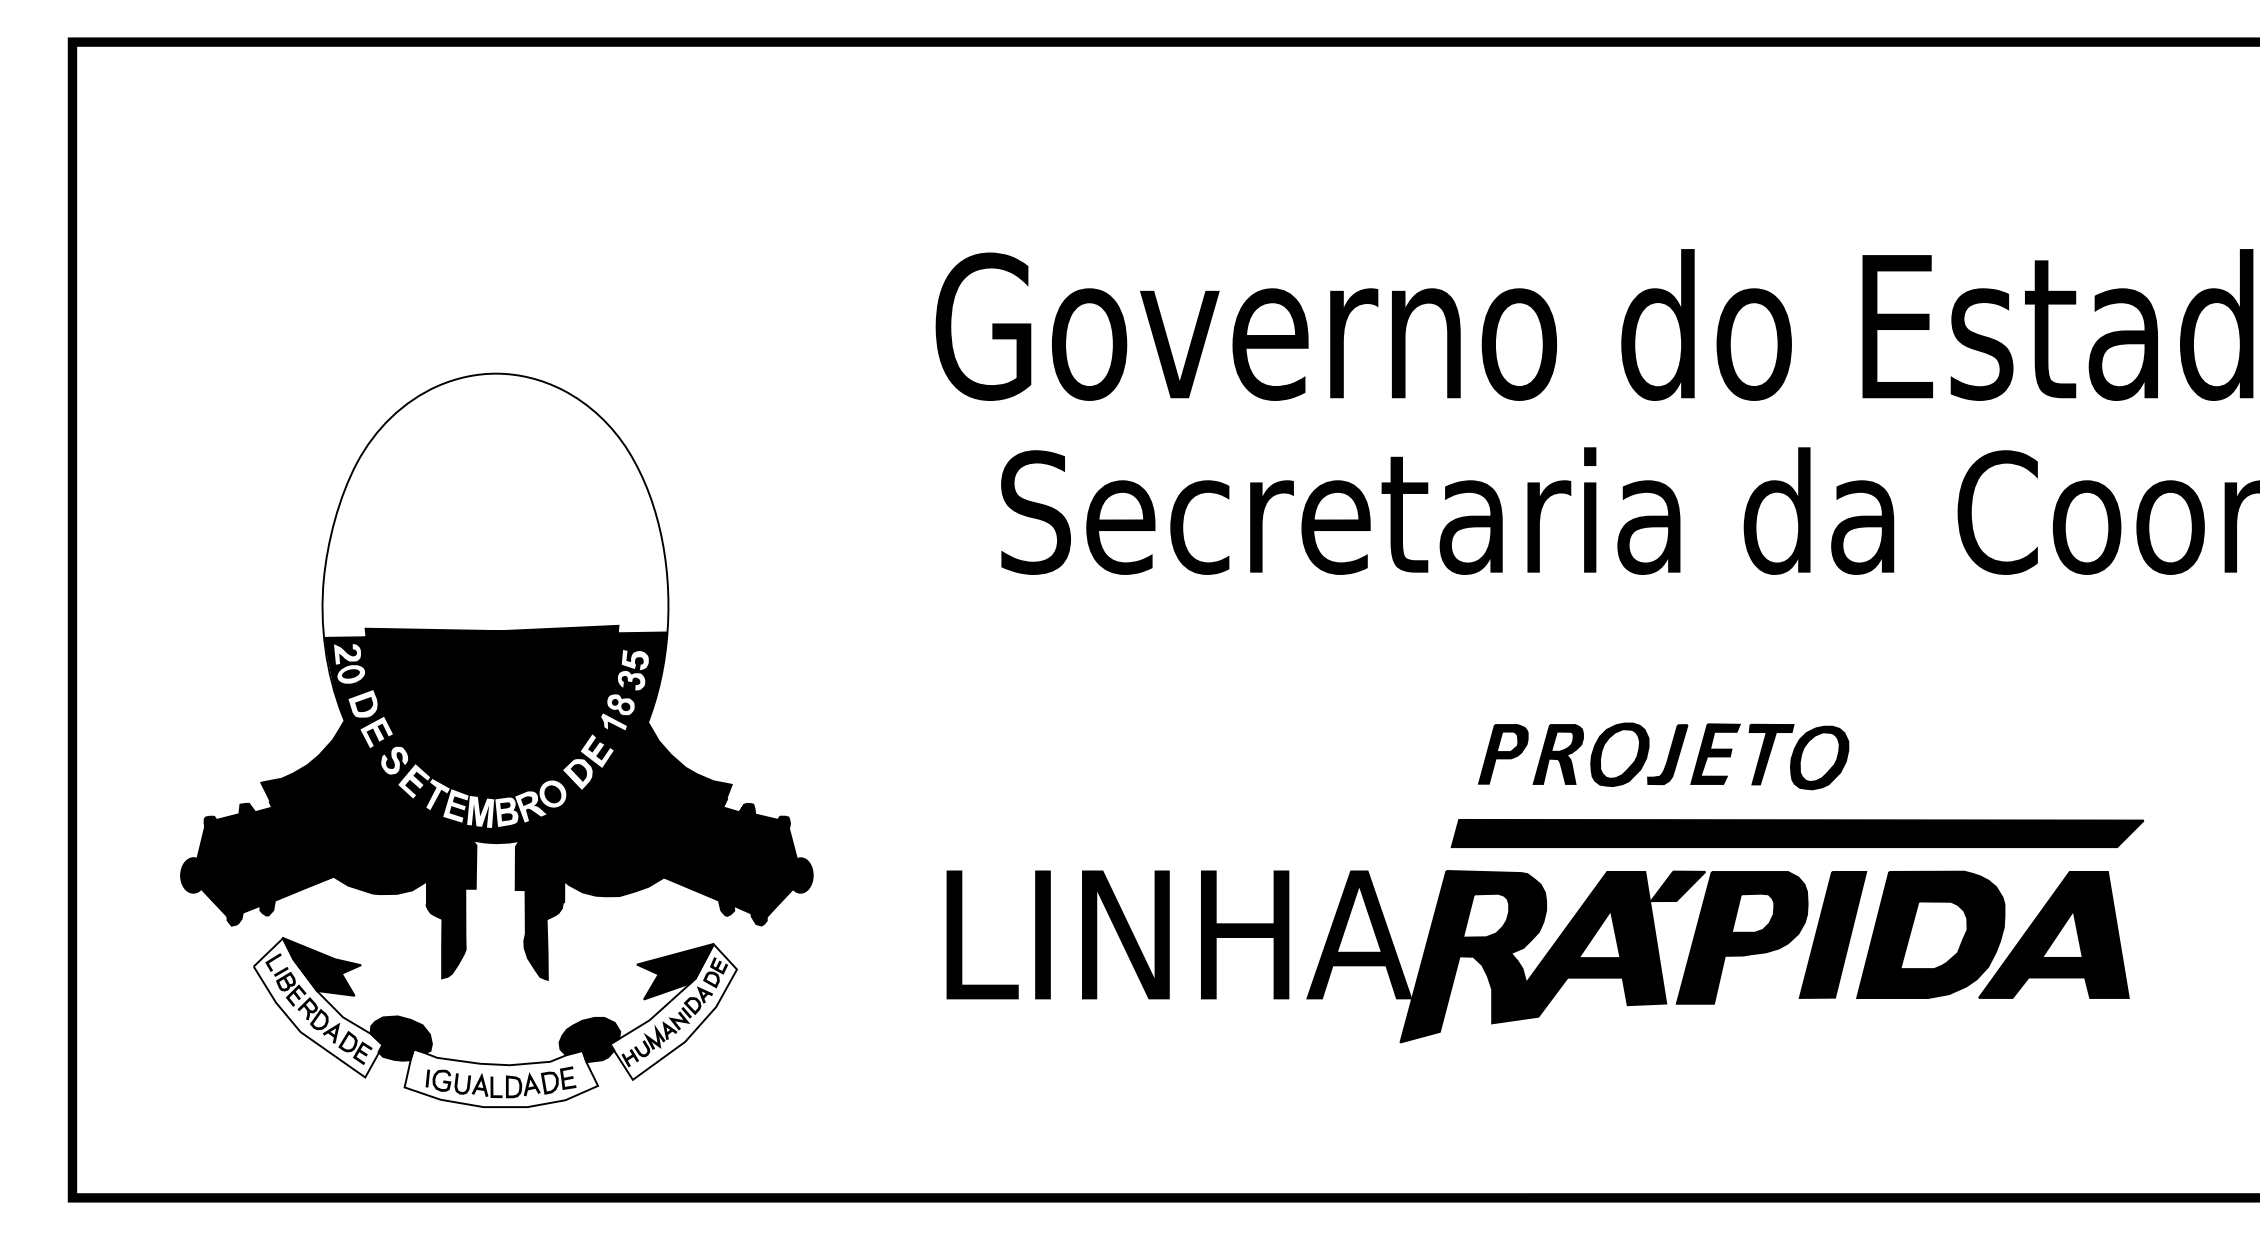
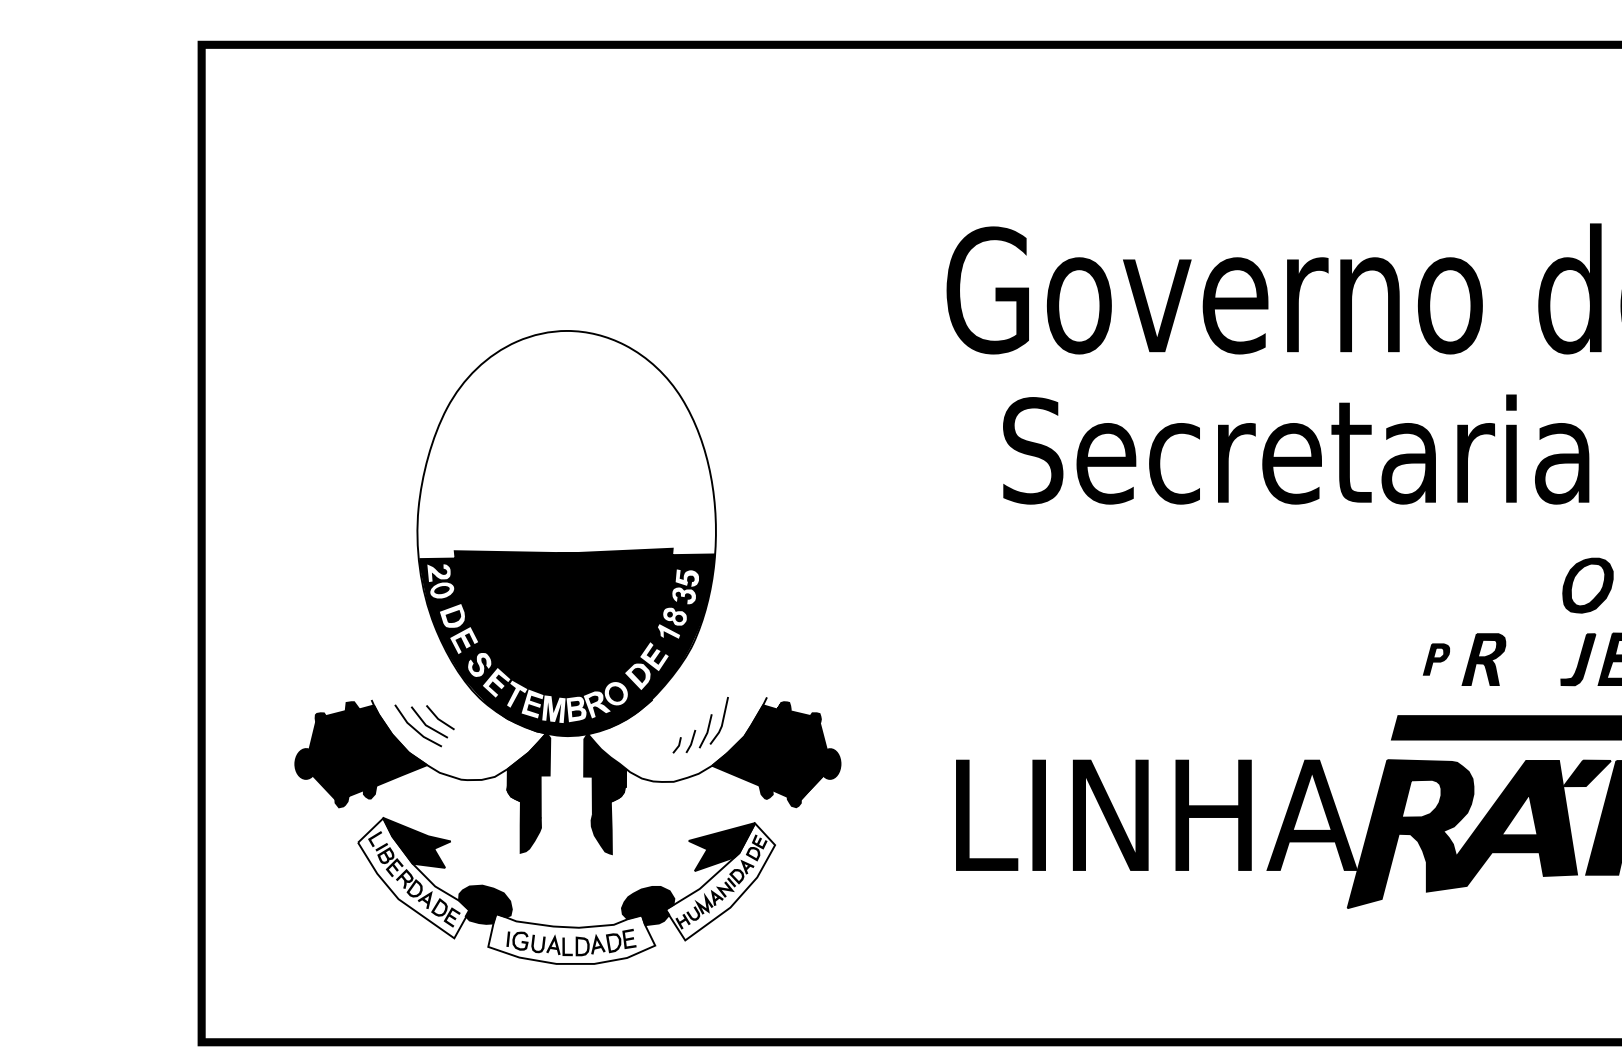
part: (1503, 754) -> (1436, 659), size x0.6
part: (1619, 754) -> (1587, 585), moved
fill: (625, 795) -> (678, 694), removed
fill: (365, 797) -> (454, 696), removed

